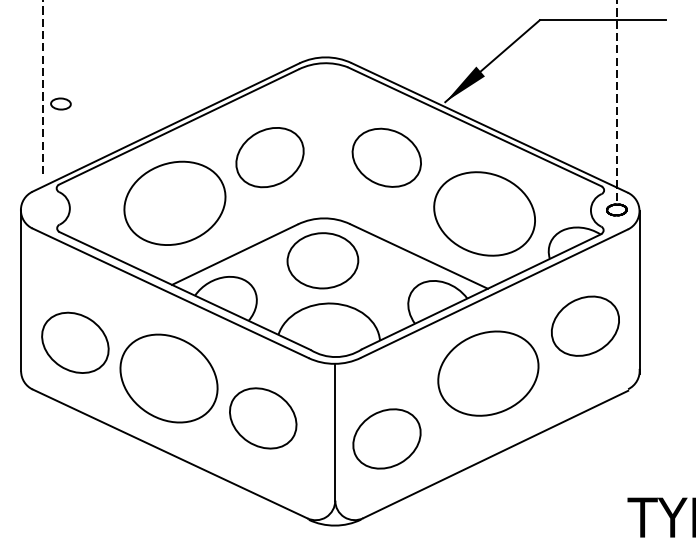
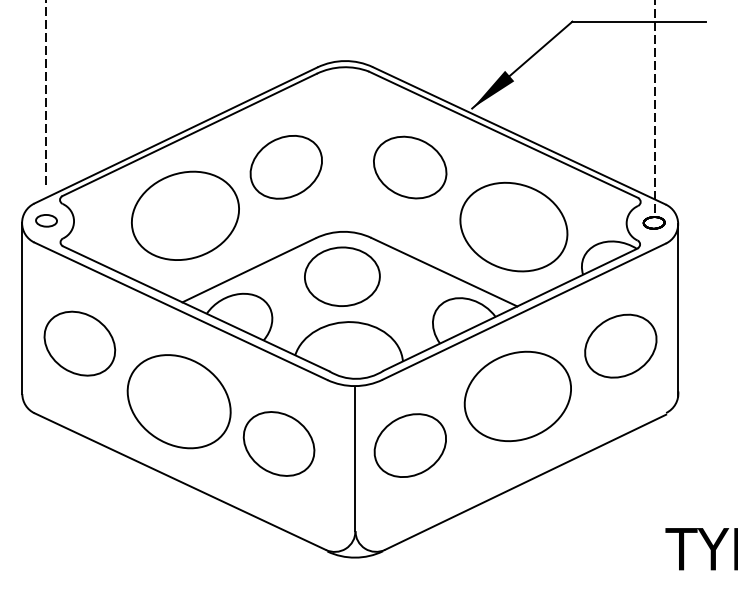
part: (60, 103) -> (46, 220), moved
part: (75, 342) -> (79, 343), moved
part: (386, 438) -> (409, 445), moved

